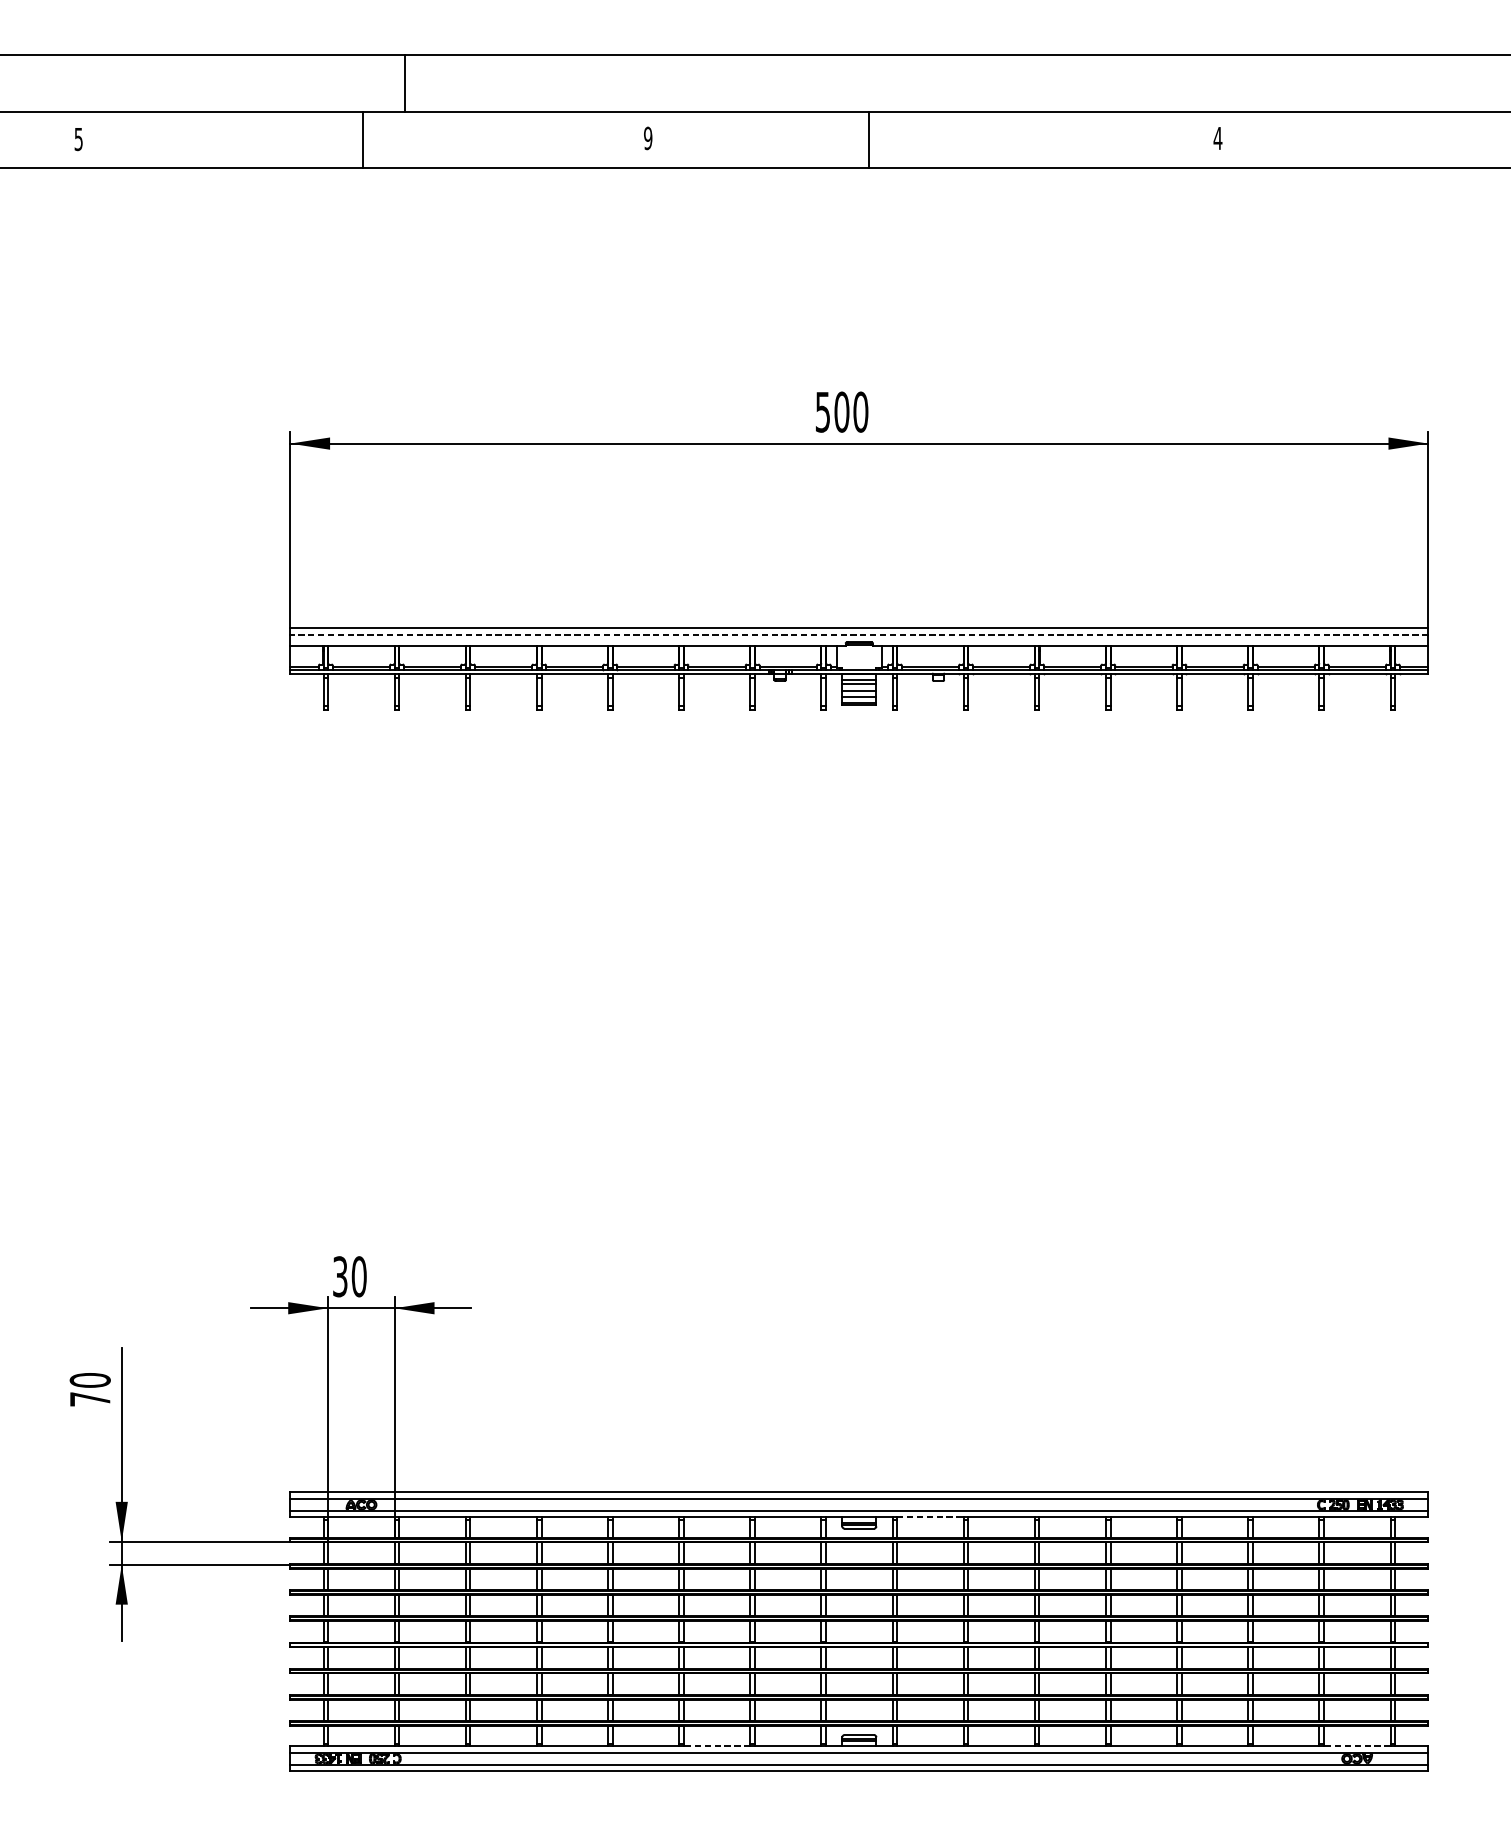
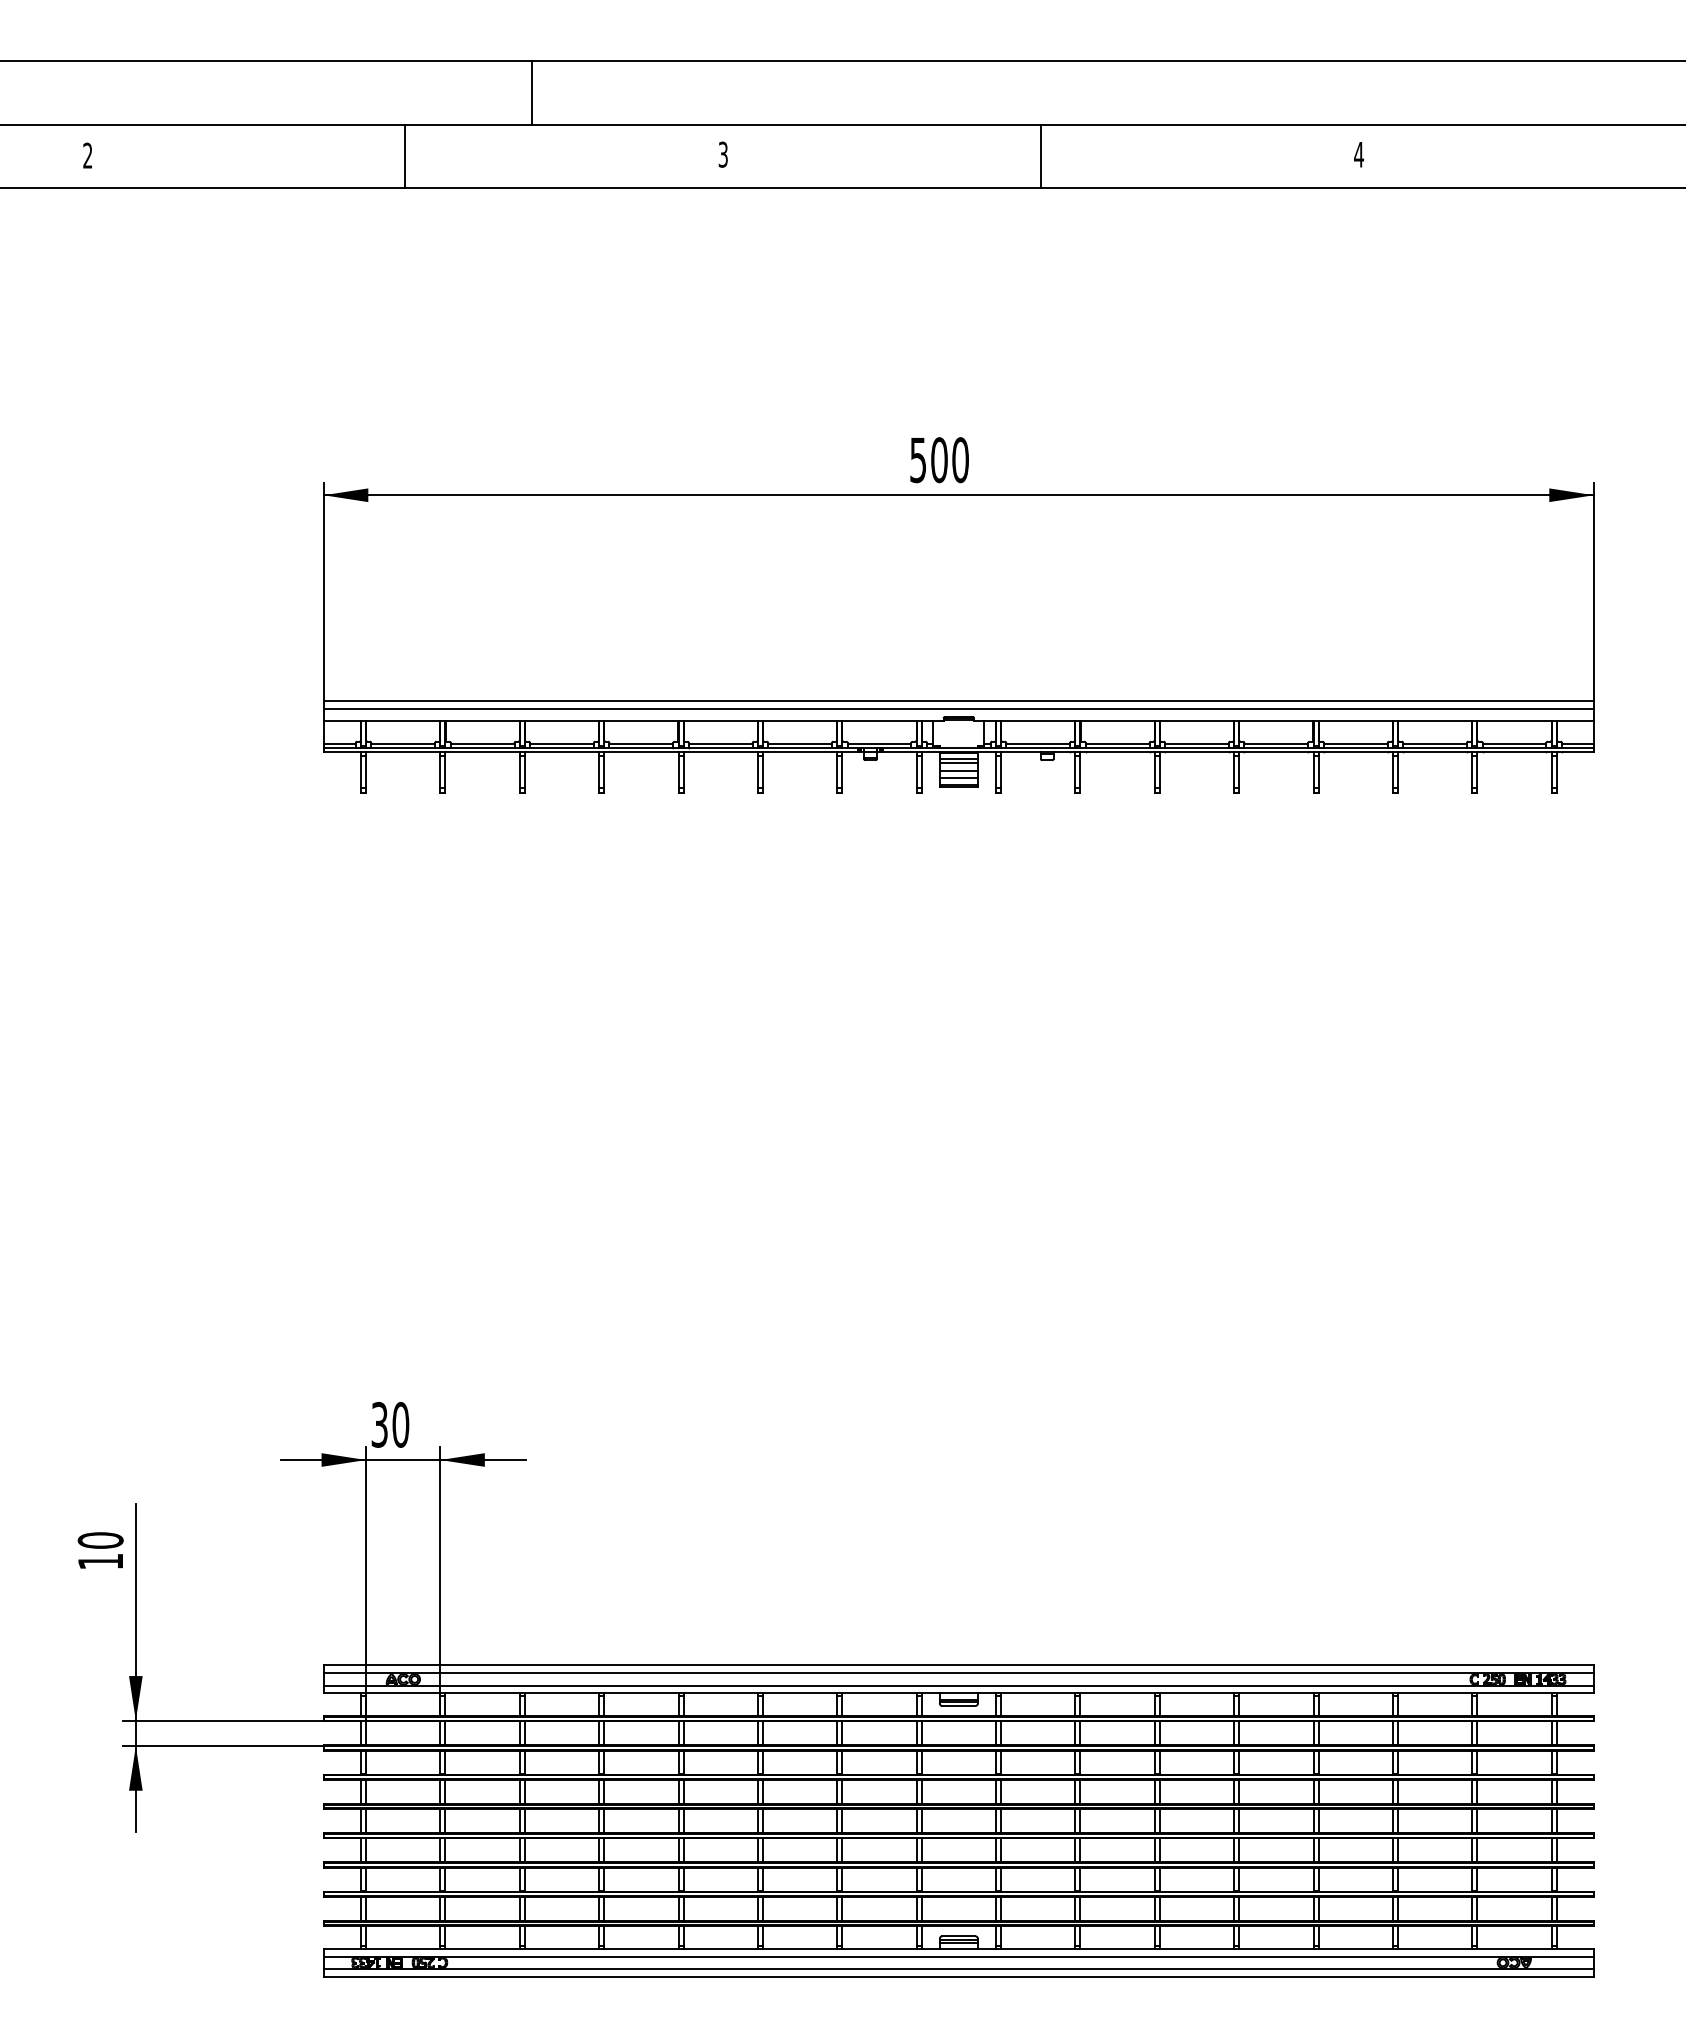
line: (405, 82) -> (532, 92), moved
text: (647, 138) -> (722, 154), 9 -> 3
text: (78, 139) -> (87, 155), 5 -> 2
line: (868, 140) -> (1040, 156), moved
line: (859, 634) -> (958, 708), dashed -> solid
text: (90, 1399) -> (100, 1561), 70 -> 10
line: (930, 1517) -> (1038, 1693), dashed -> solid
line: (716, 1746) -> (799, 1948), dashed -> solid
line: (1357, 1746) -> (1514, 1948), dashed -> solid

